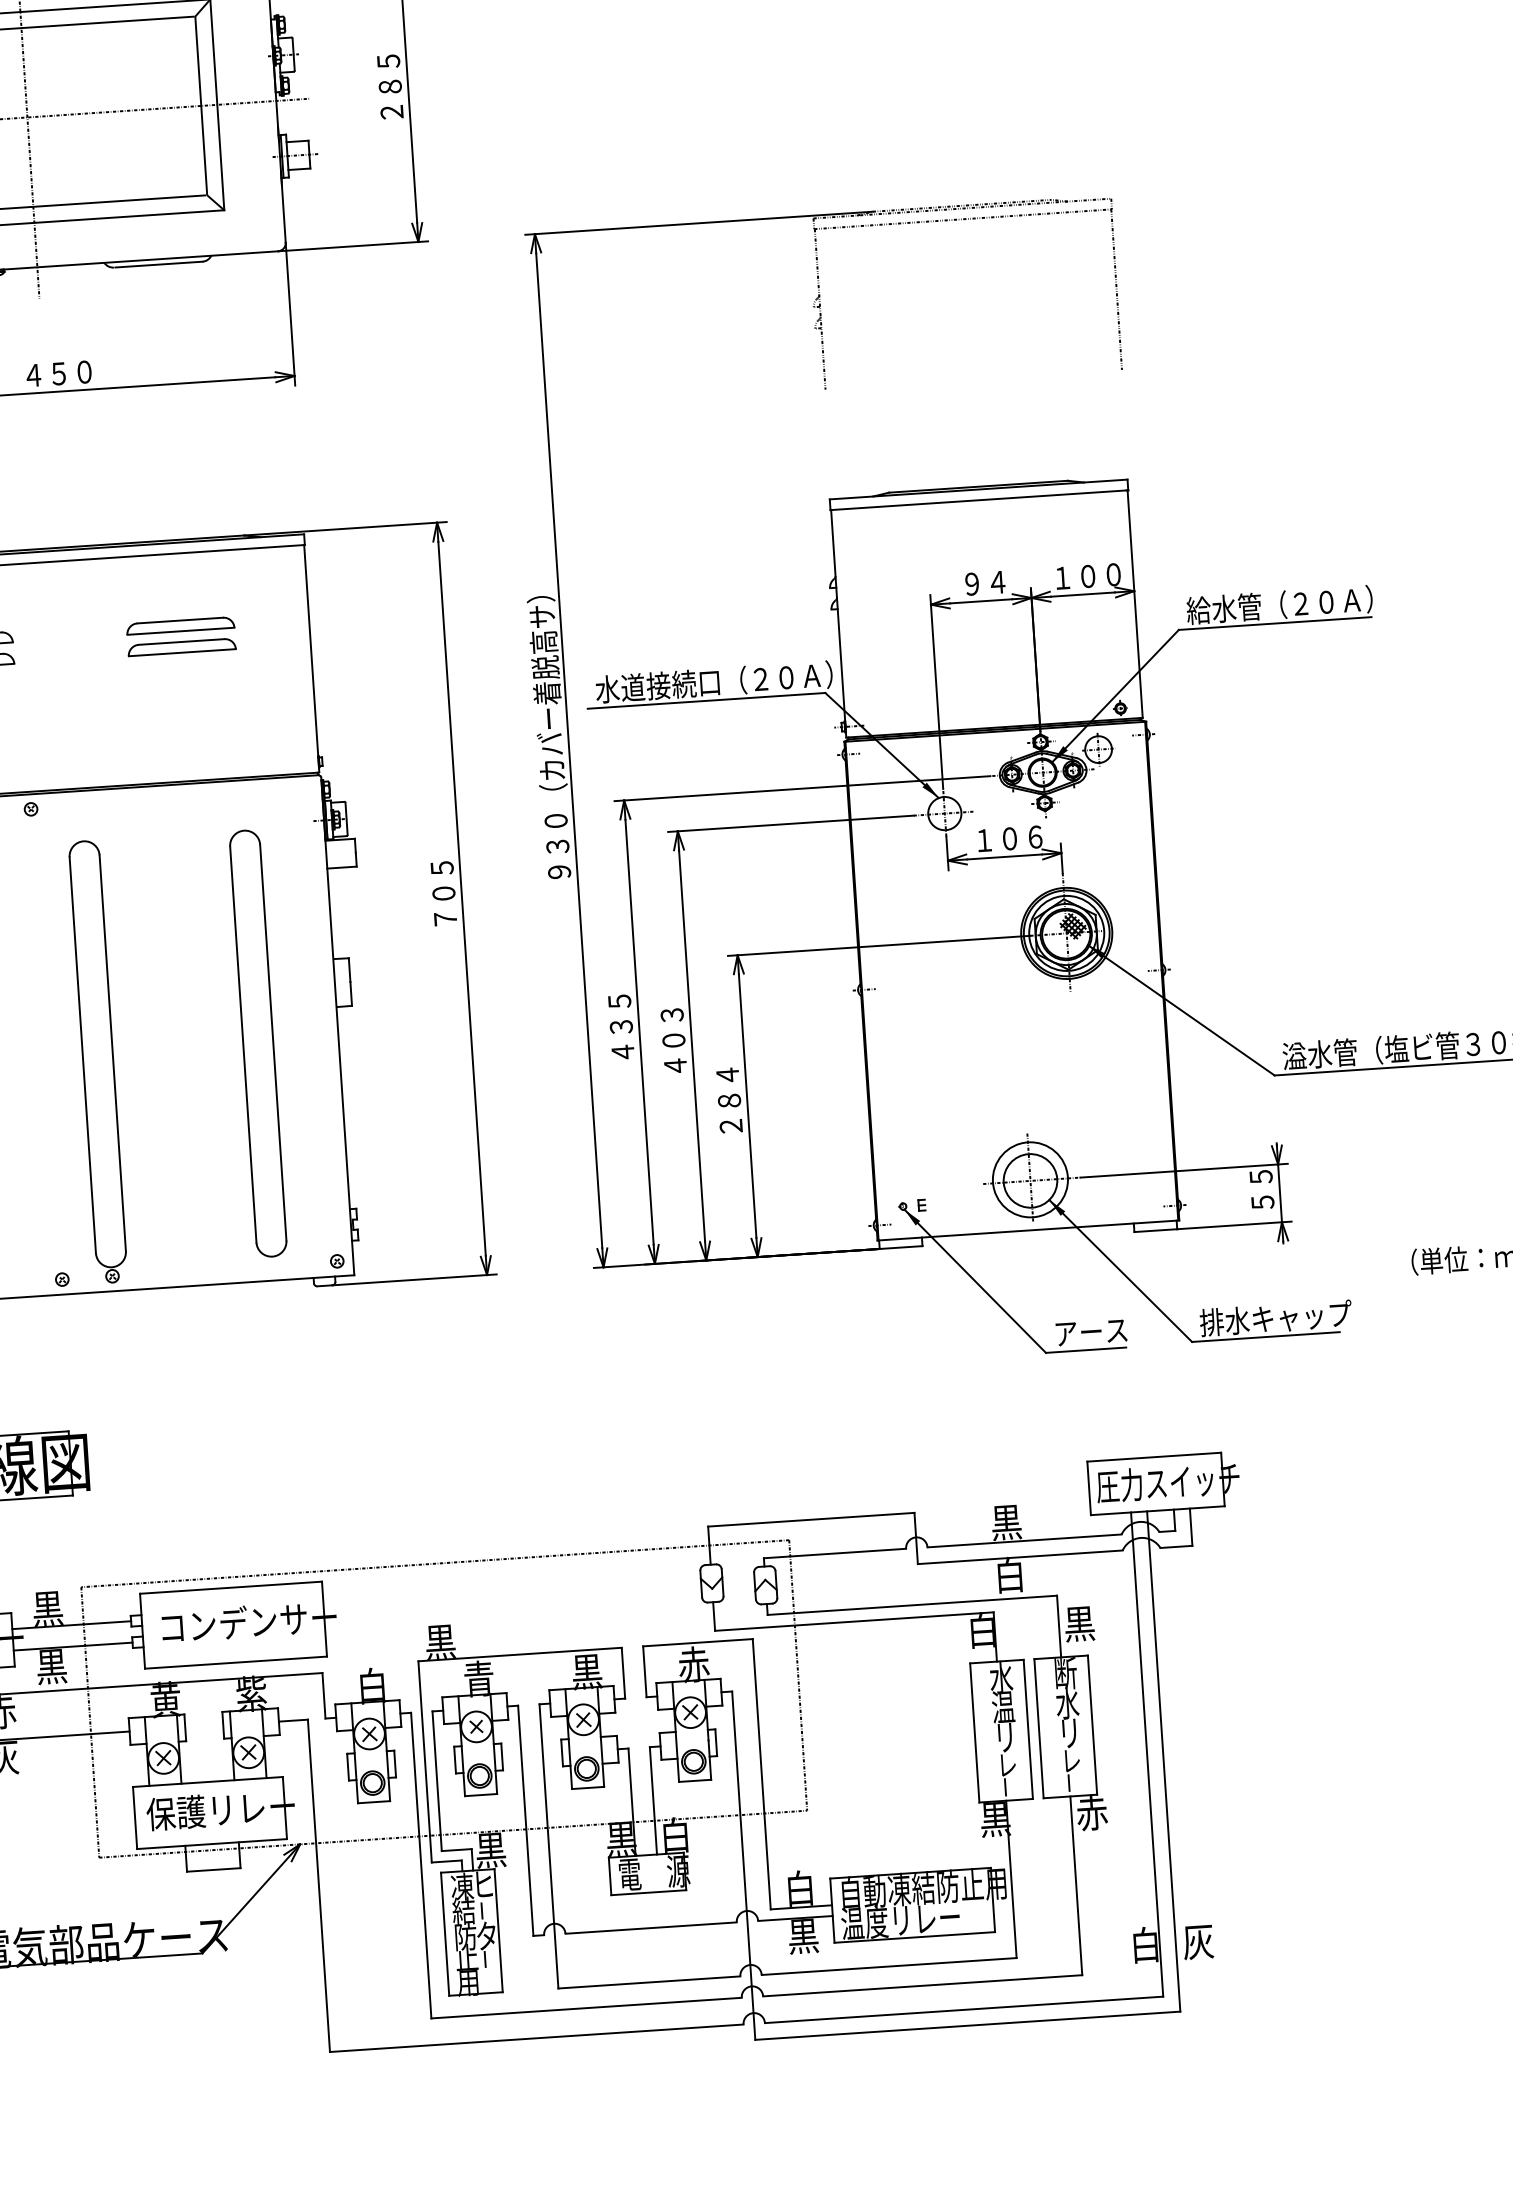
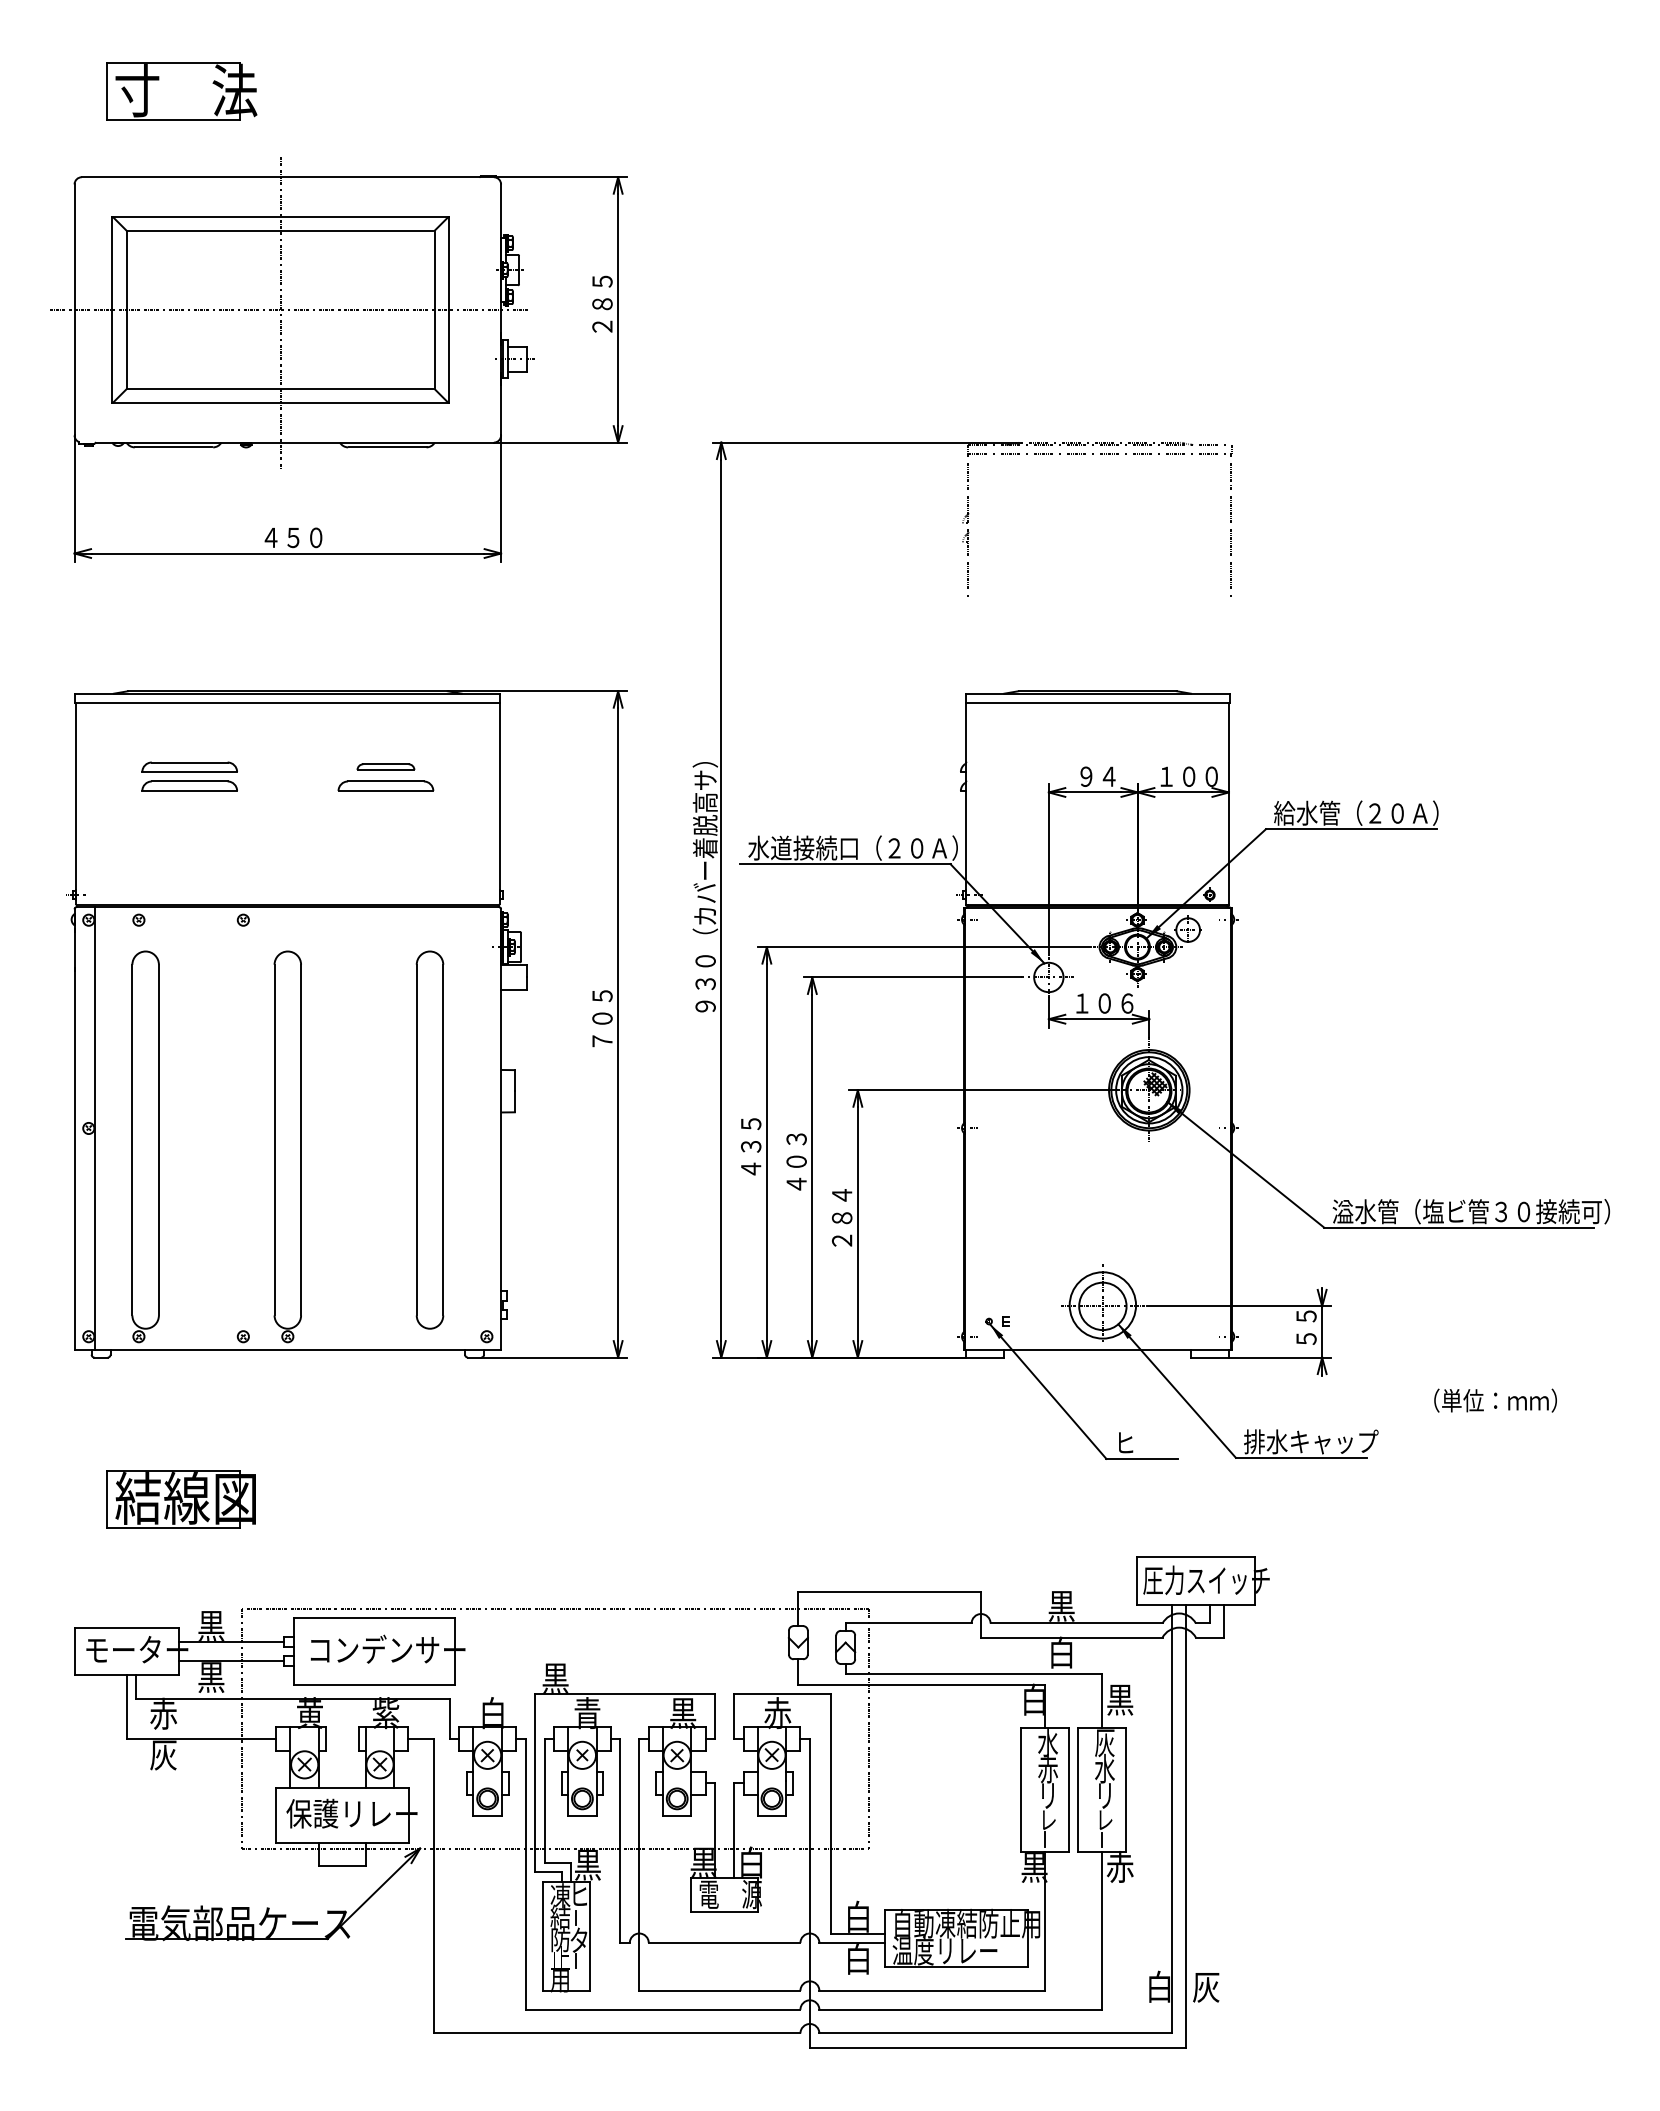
part: (180, 625) -> (385, 766), size x0.6
text: (1091, 1331) -> (1147, 1442), アース -> ヒ
text: (1065, 1674) -> (1104, 1743), 断 -> 灰
text: (1002, 1706) -> (1047, 1768), 温 -> 赤
text: (803, 1936) -> (858, 1959), 黒 -> 白

